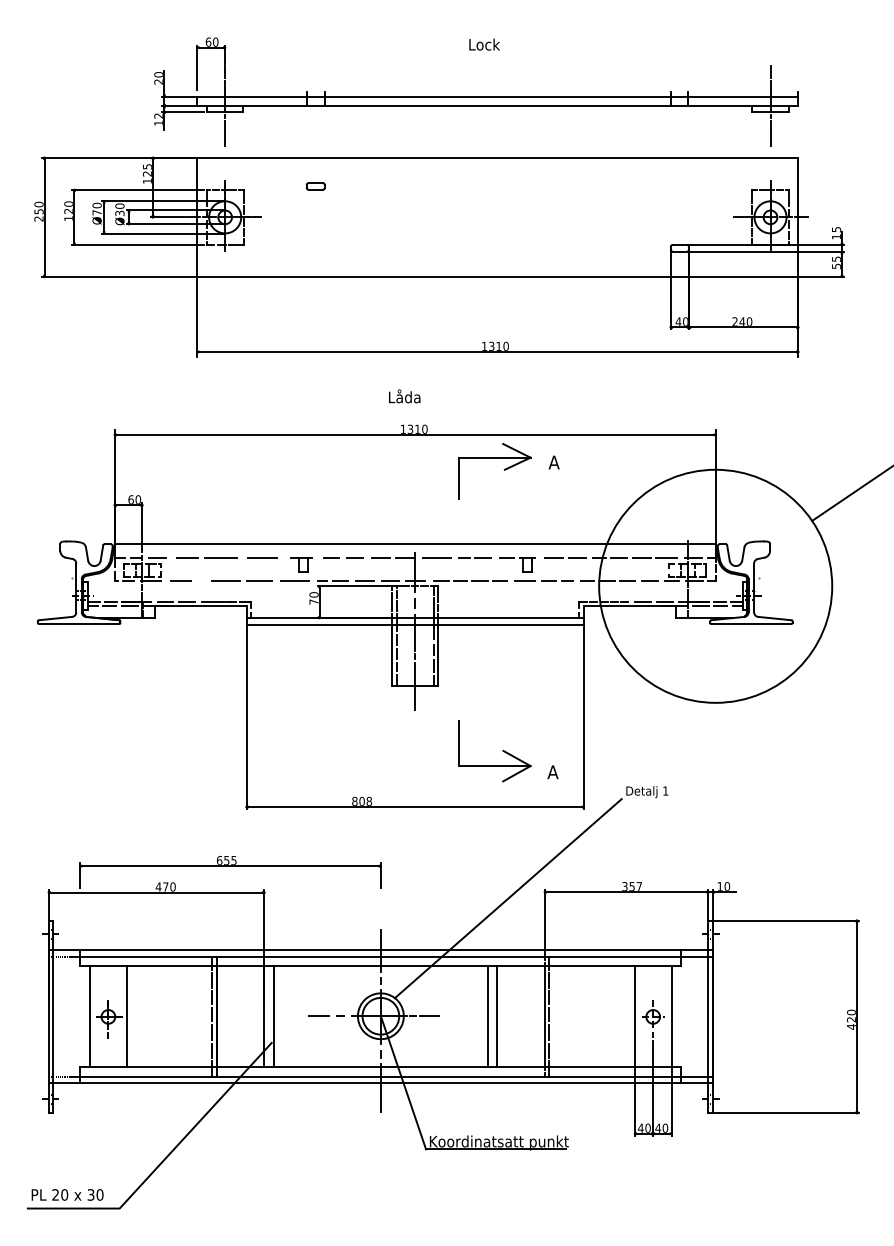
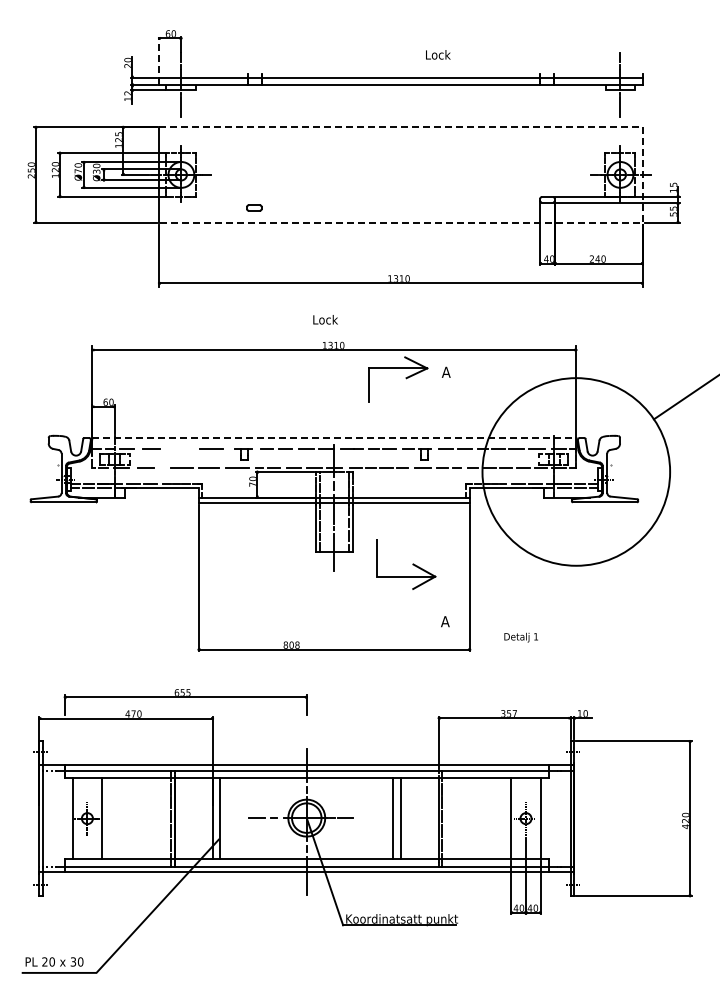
text: (484, 44) -> (438, 54), moved
line: (197, 67) -> (159, 54), solid -> dashed
part: (315, 185) -> (254, 207), moved
line: (797, 218) -> (642, 175), solid -> dashed
text: (407, 395) -> (328, 318), Låda -> Lock
line: (415, 544) -> (334, 438), solid -> dashed
line: (220, 558) -> (177, 449), removed
part: (494, 750) -> (406, 564), moved
line: (508, 898) -> (409, 723), removed

